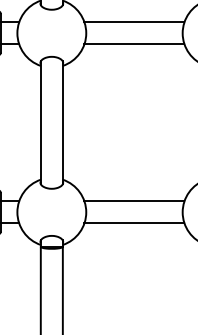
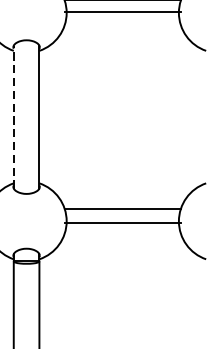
line: (134, 44) -> (122, 11), moved
line: (40, 122) -> (13, 116), solid -> dashed
line: (134, 223) -> (122, 222), moved

